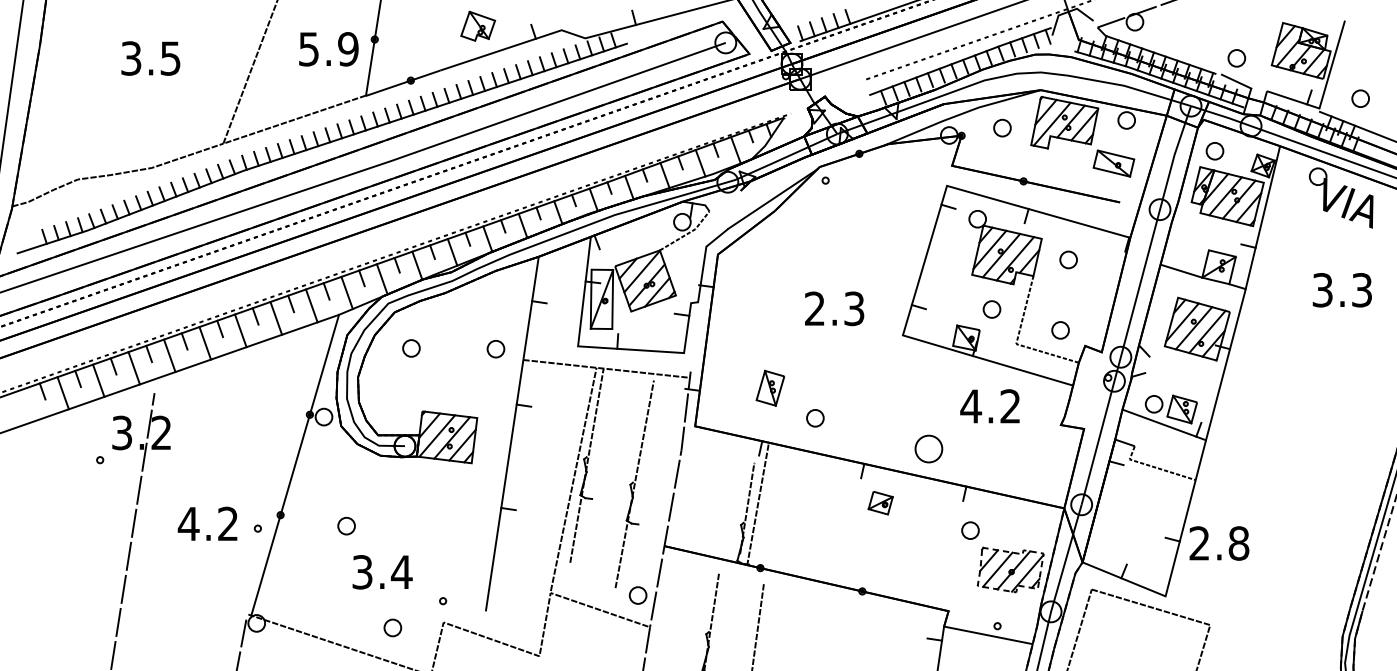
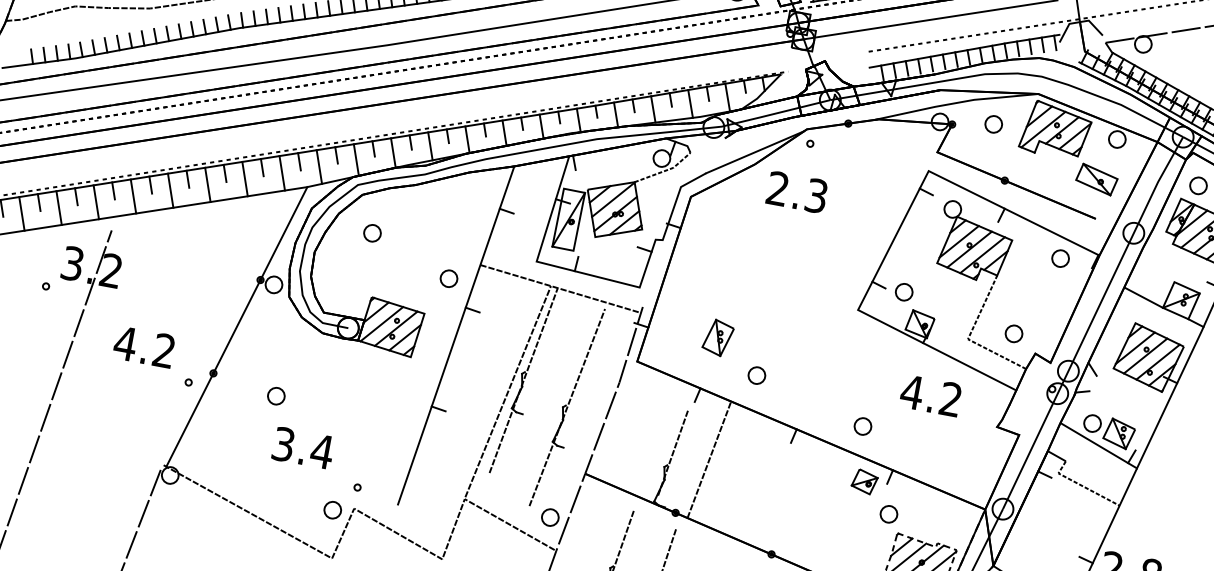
part: (1068, 259) -> (1060, 258), moved
text: (834, 308) -> (797, 192), moved
part: (991, 309) -> (903, 292), moved
part: (495, 349) -> (448, 278), moved
part: (928, 448) -> (862, 425), size x0.62
part: (880, 503) -> (864, 482), moved
line: (757, 504) -> (708, 459), moved
text: (207, 523) -> (144, 346), moved
part: (392, 627) -> (332, 509), moved

